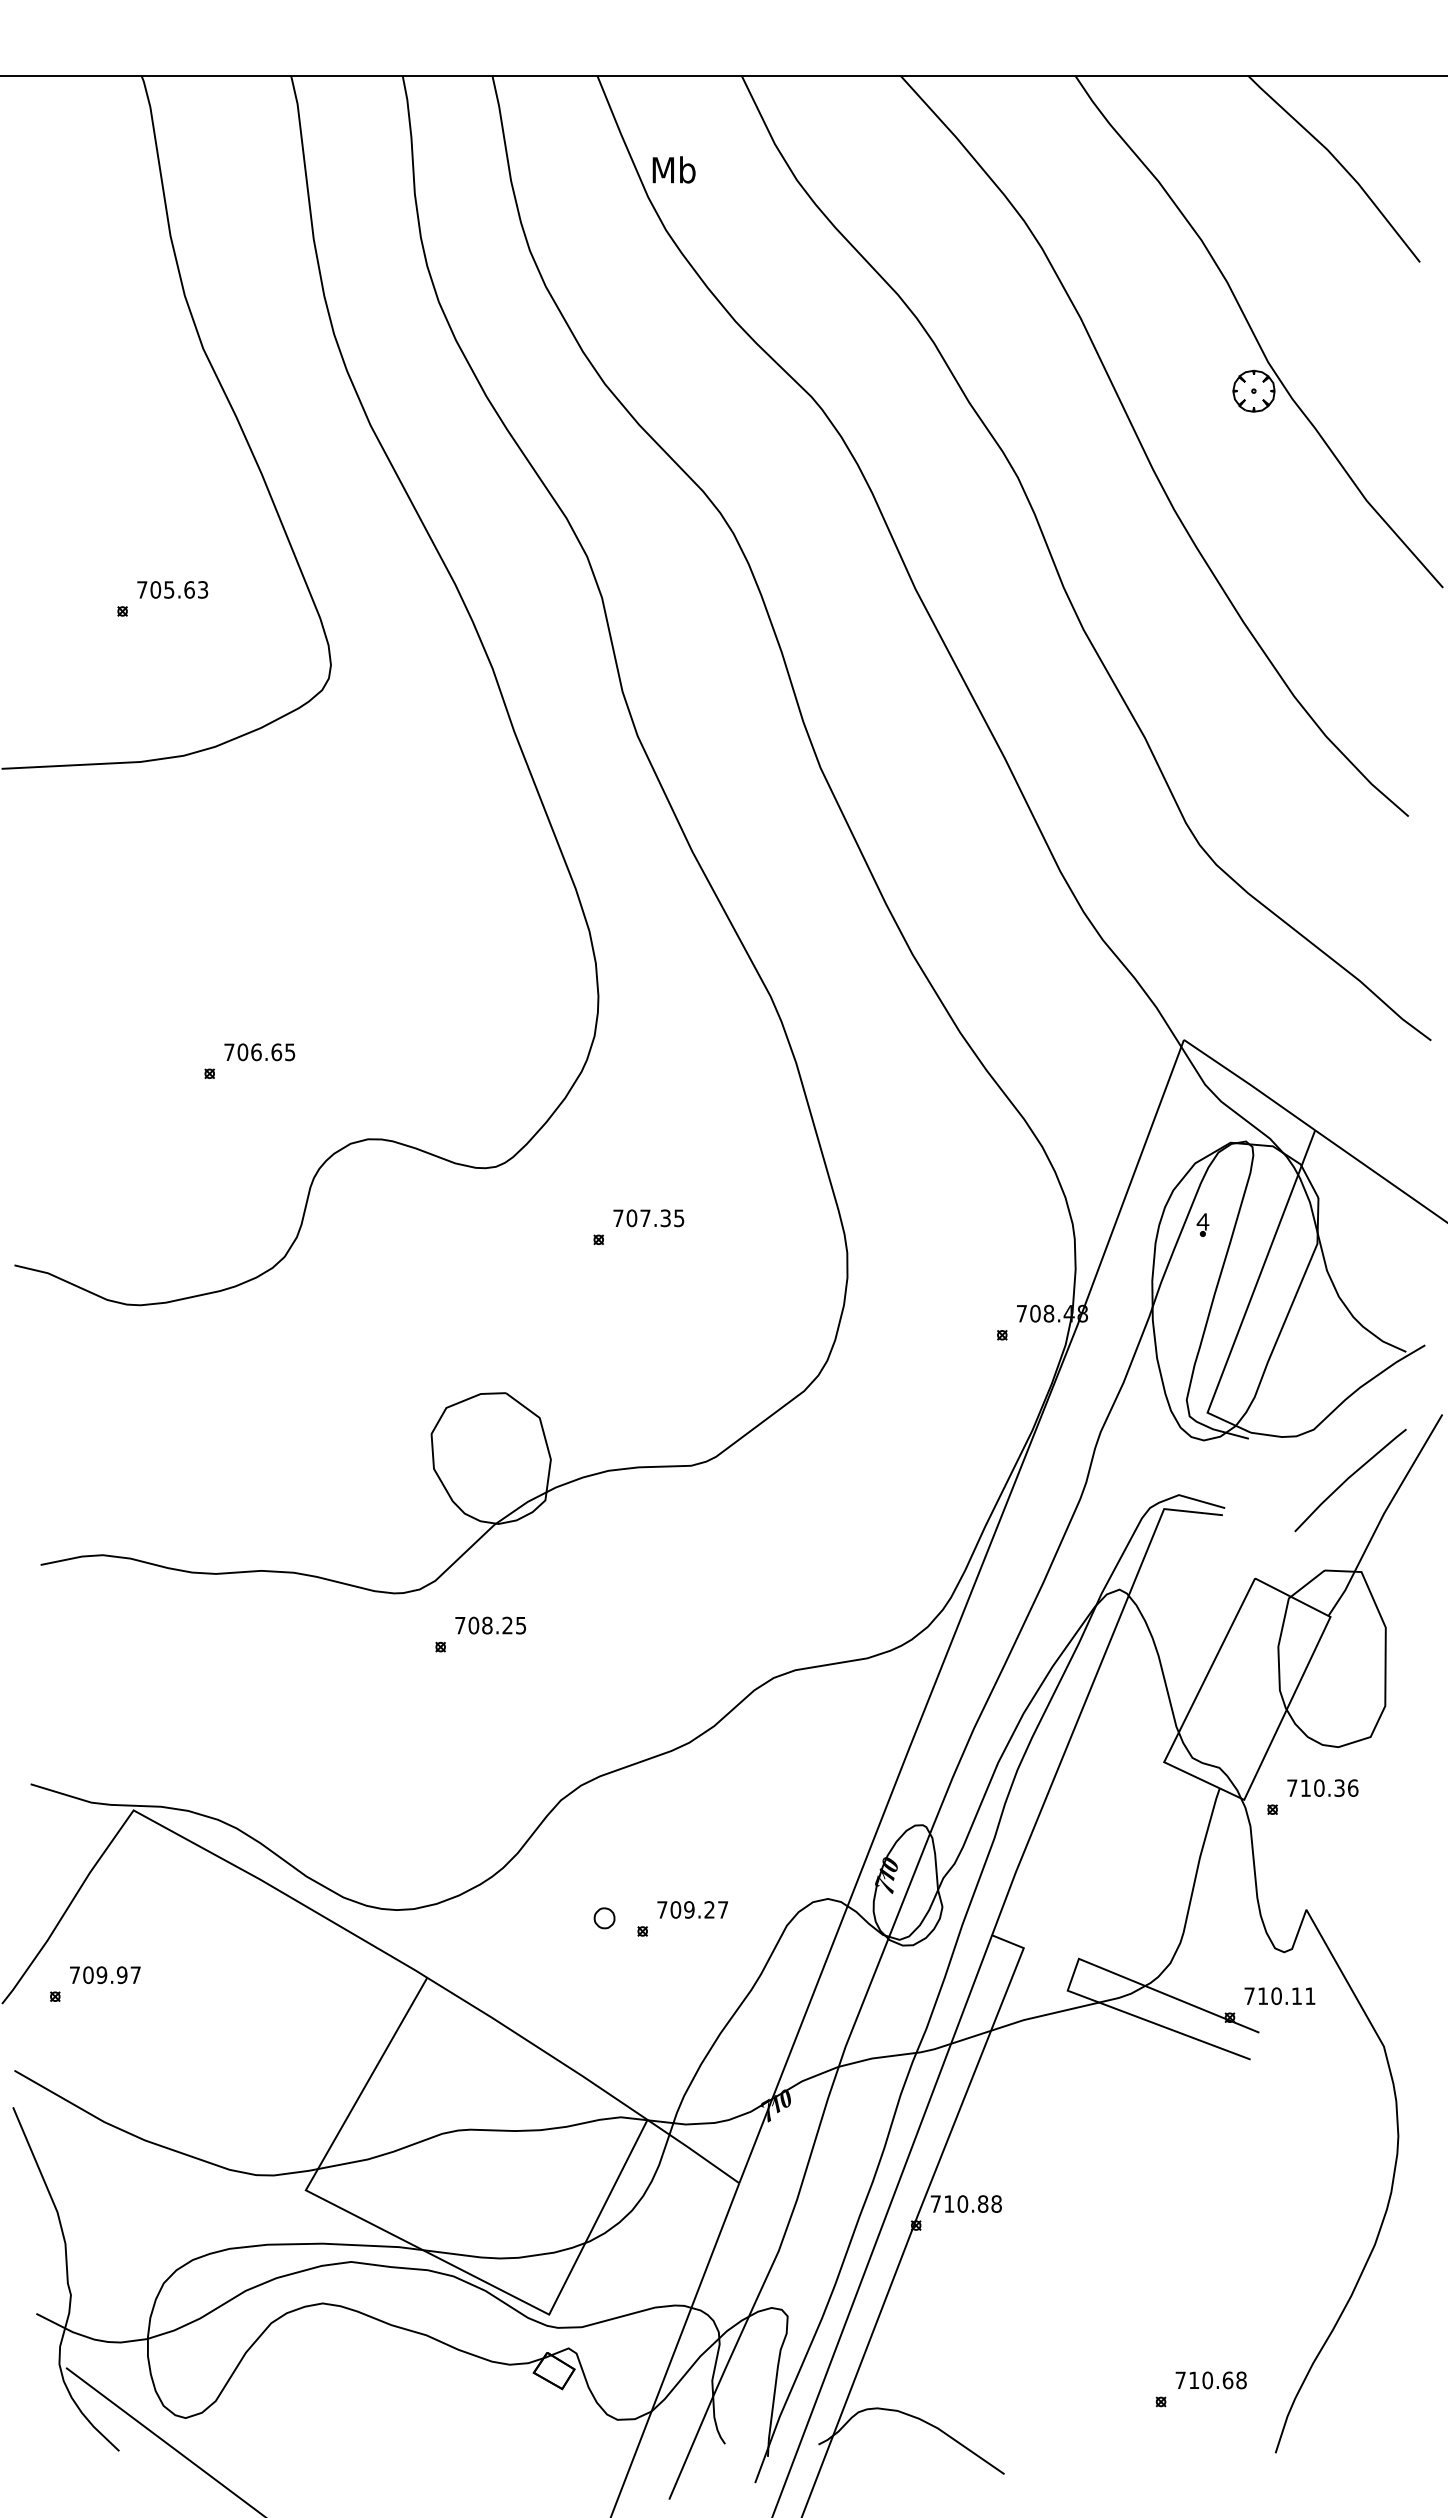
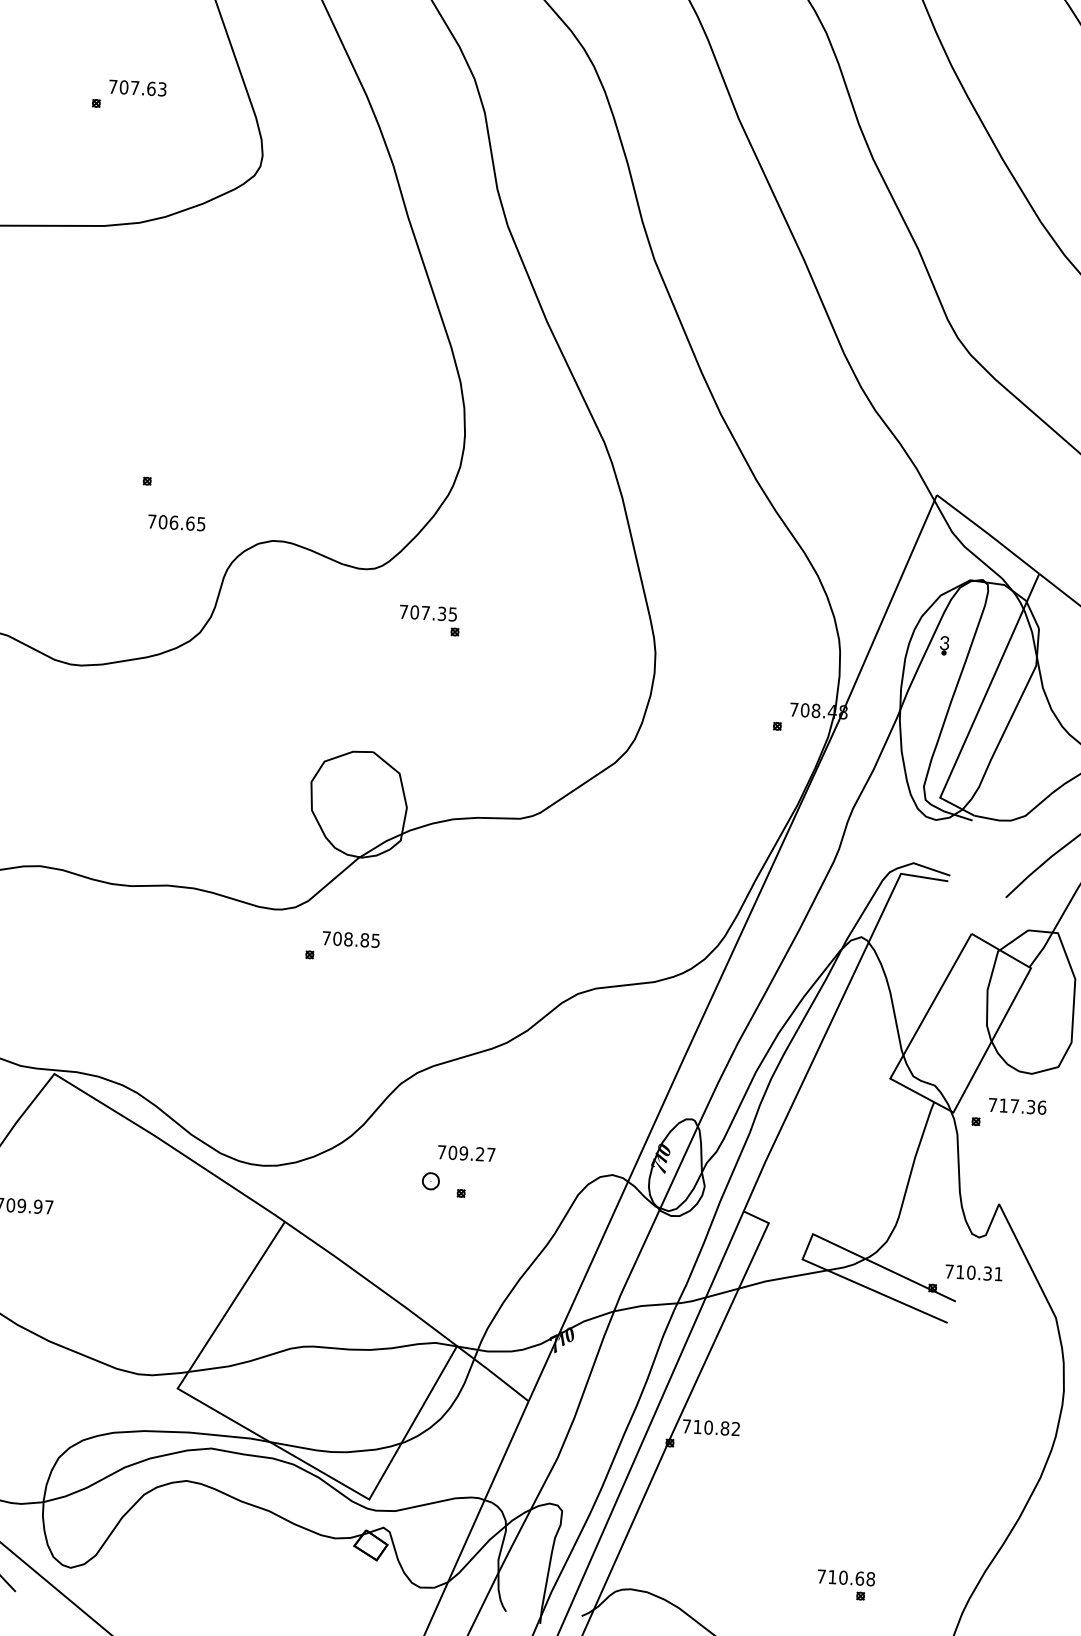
text: (169, 589) -> (135, 87), 705.63 -> 707.63
text: (259, 1052) -> (176, 523), moved
text: (648, 1218) -> (428, 613), moved
text: (1202, 1221) -> (944, 642), 4 -> 3
text: (507, 1625) -> (364, 940), 708.25 -> 708.85
text: (1319, 1788) -> (1014, 1106), 710.36 -> 717.36
text: (692, 1909) -> (466, 1153), moved
text: (1296, 1996) -> (987, 1273), 710.11 -> 710.31
text: (996, 2203) -> (735, 1428), 710.88 -> 710.82
text: (1210, 2380) -> (845, 1577), moved

